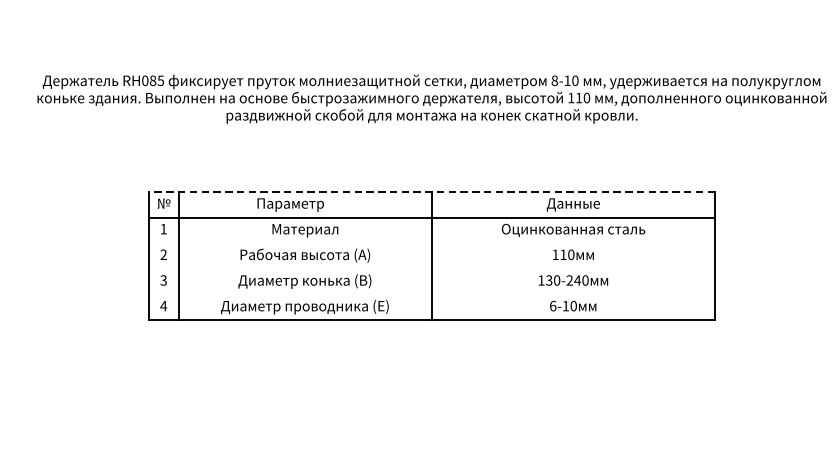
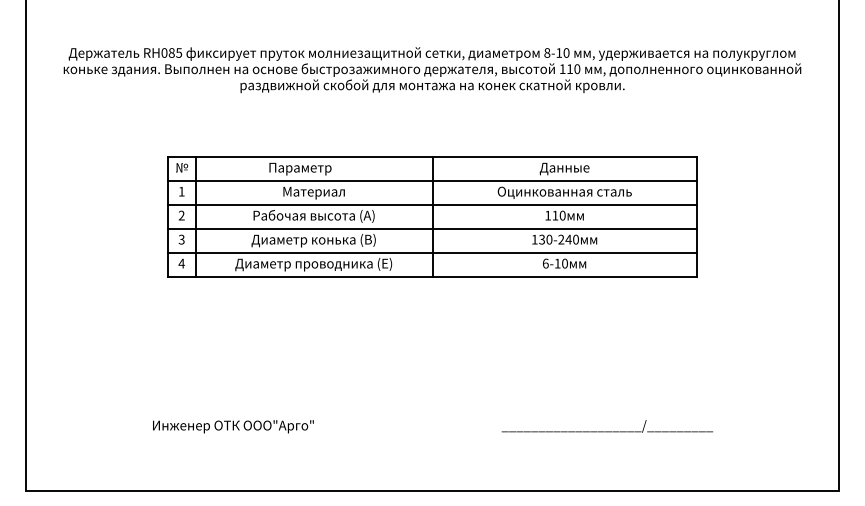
line: (431, 192) -> (432, 157), dashed -> solid
line: (431, 242) -> (432, 204), added
line: (431, 268) -> (432, 228), added
line: (431, 294) -> (432, 252), added

